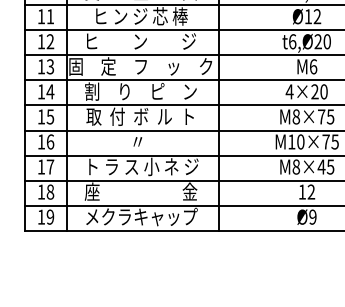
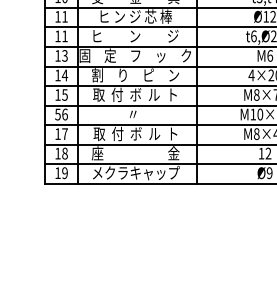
text: (49, 41) -> (64, 36), 12 -> 11
text: (40, 141) -> (57, 114), 16 -> 56
text: (142, 166) -> (136, 133), ト ラ ス 小 ネ ジ -> 取  付  ボ  ル  ト

